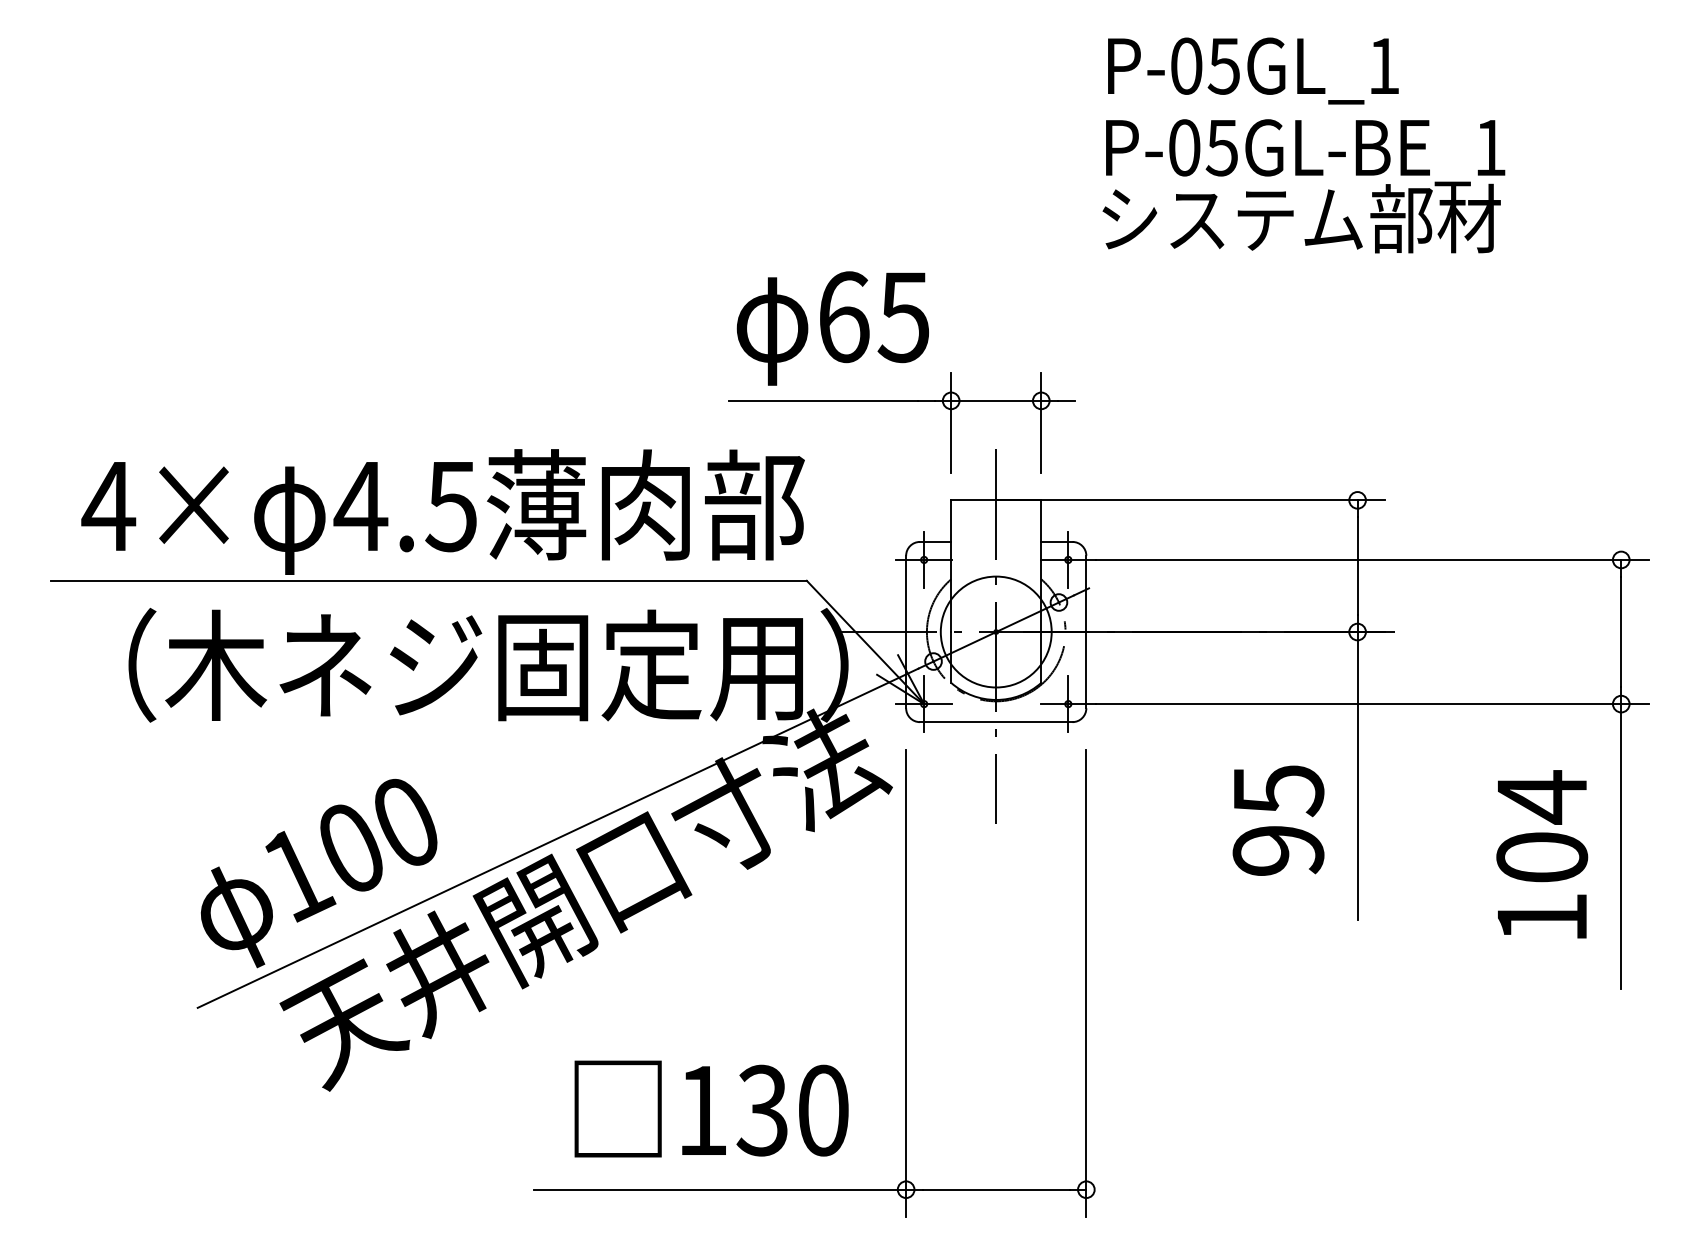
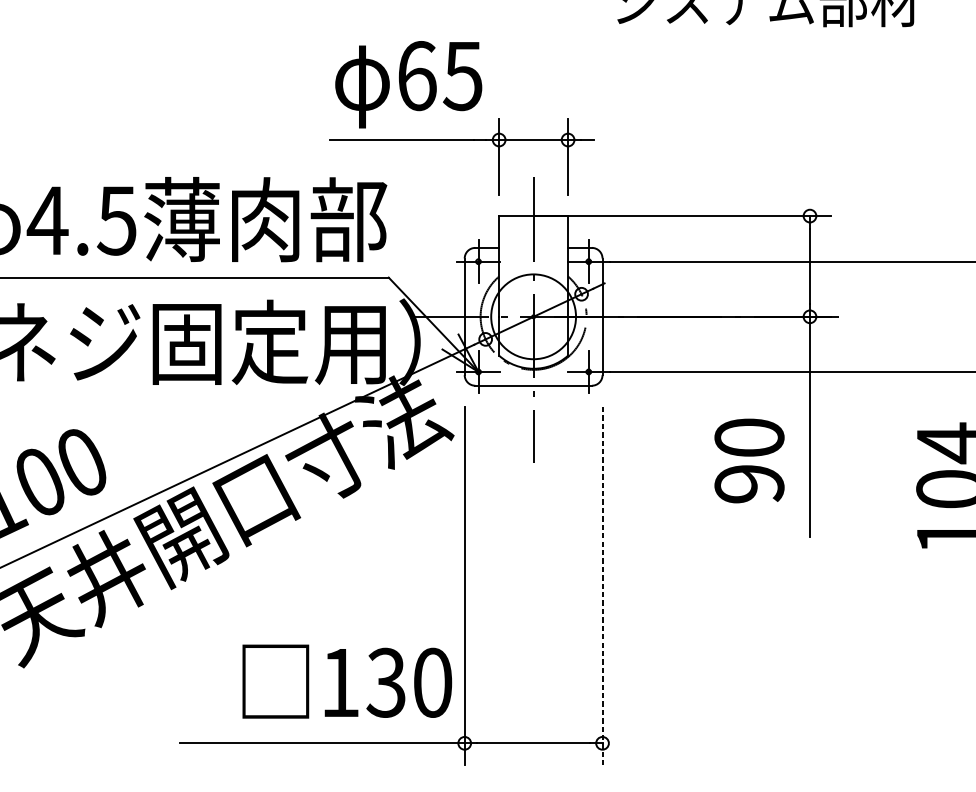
text: (1278, 791) -> (749, 438), 95 -> 90
line: (1086, 983) -> (602, 585), solid -> dashed
text: (711, 1108) -> (347, 681), moved

